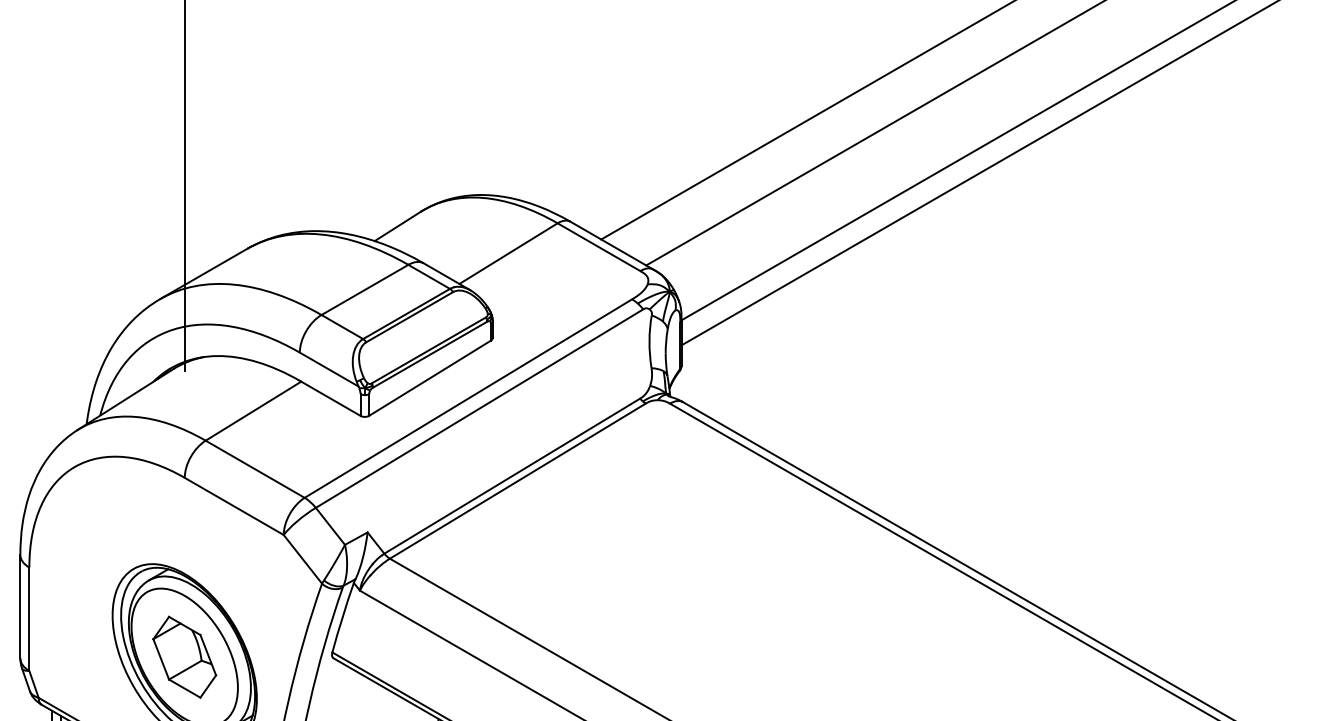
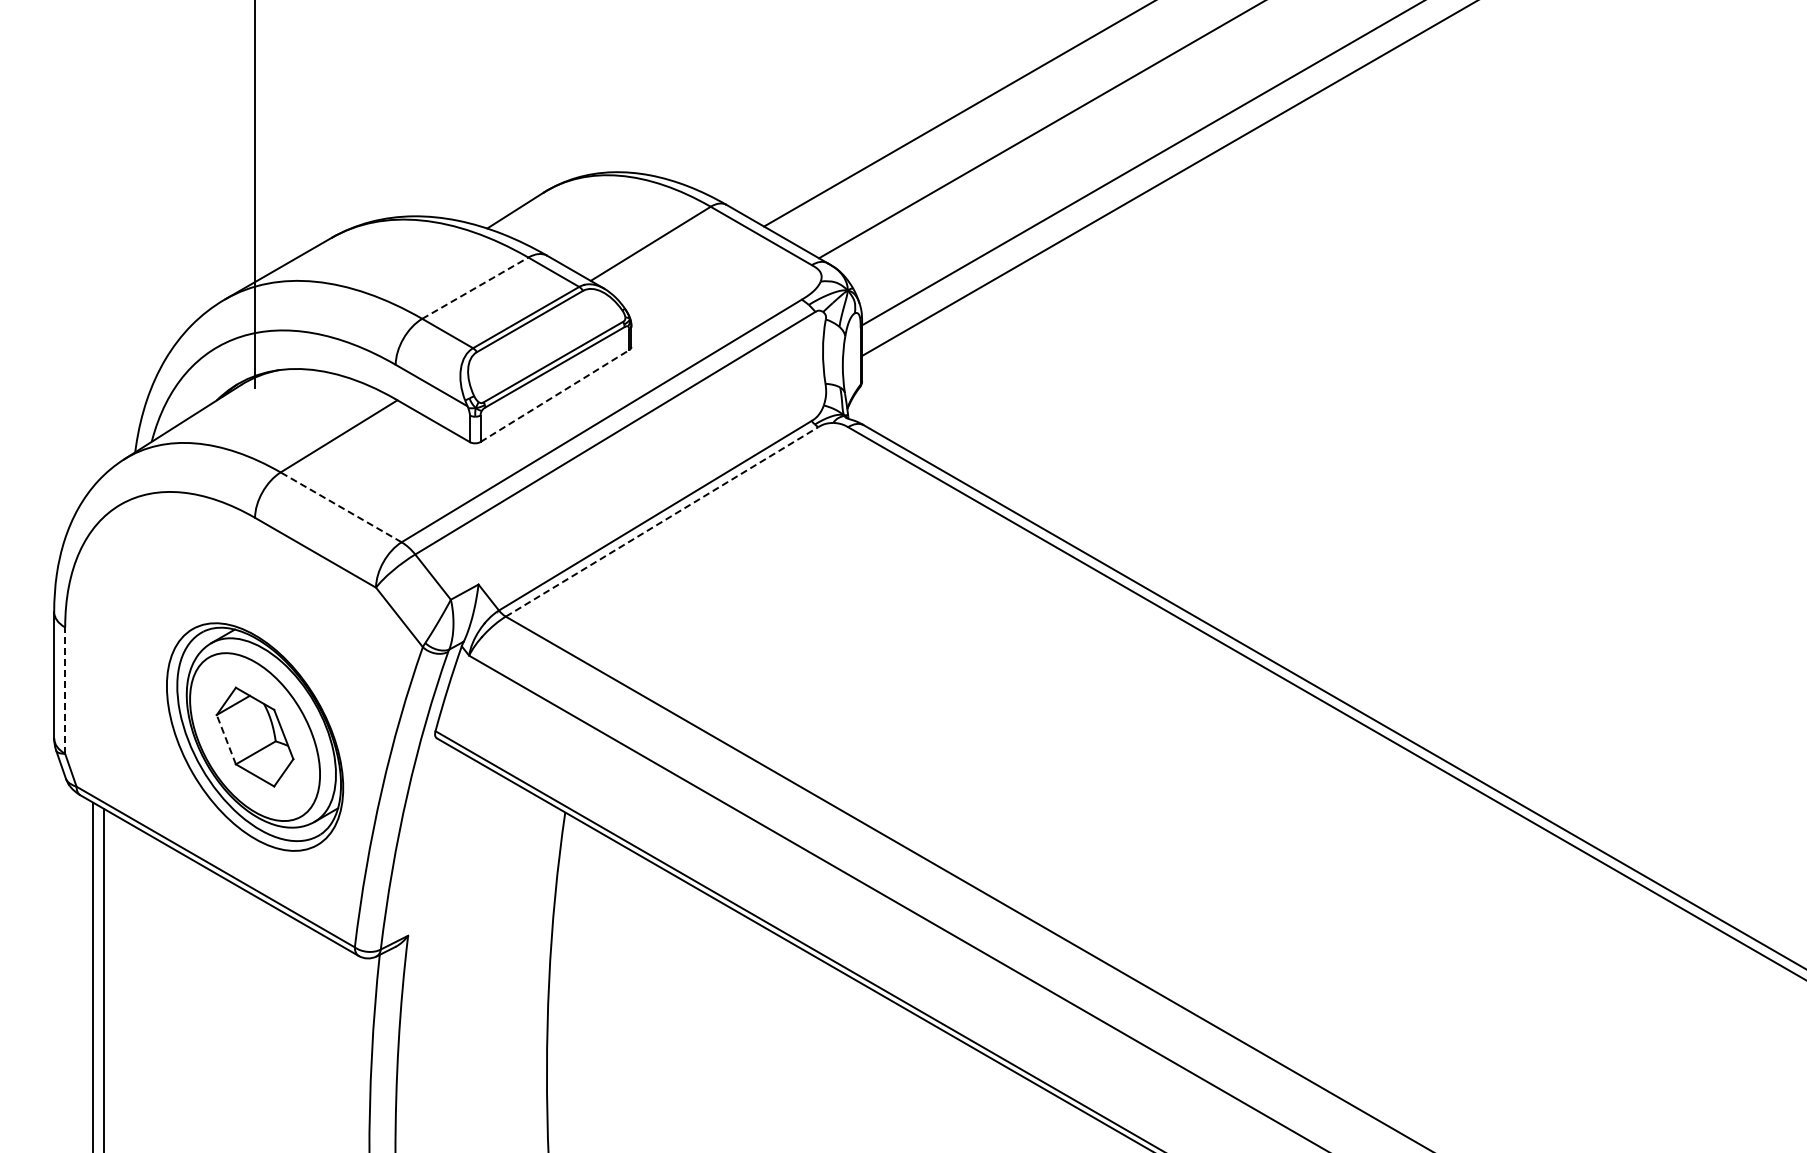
line: (365, 289) -> (475, 287), solid -> dashed
line: (430, 377) -> (555, 395), solid -> dashed
line: (255, 469) -> (341, 507), solid -> dashed
line: (518, 480) -> (662, 521), solid -> dashed
line: (29, 619) -> (65, 690), solid -> dashed
line: (161, 659) -> (226, 739), solid -> dashed

